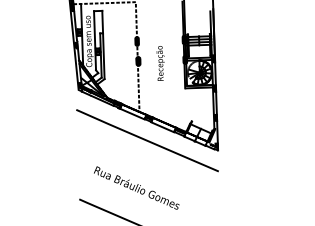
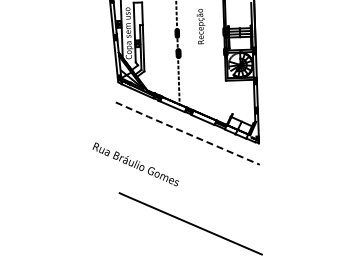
text: (160, 63) -> (200, 26), moved
line: (147, 140) -> (187, 133), solid -> dashed
text: (136, 188) -> (135, 164), moved

